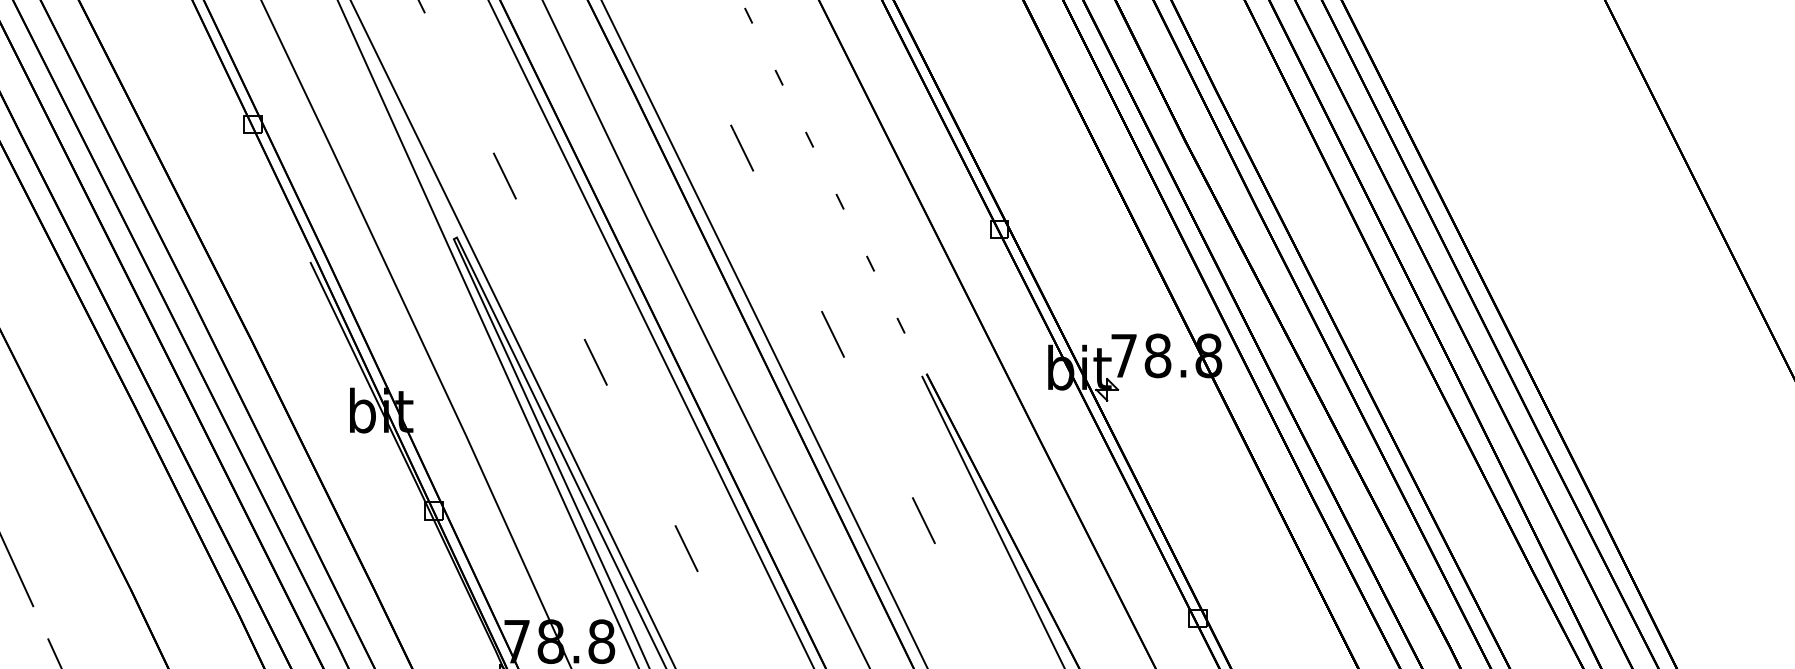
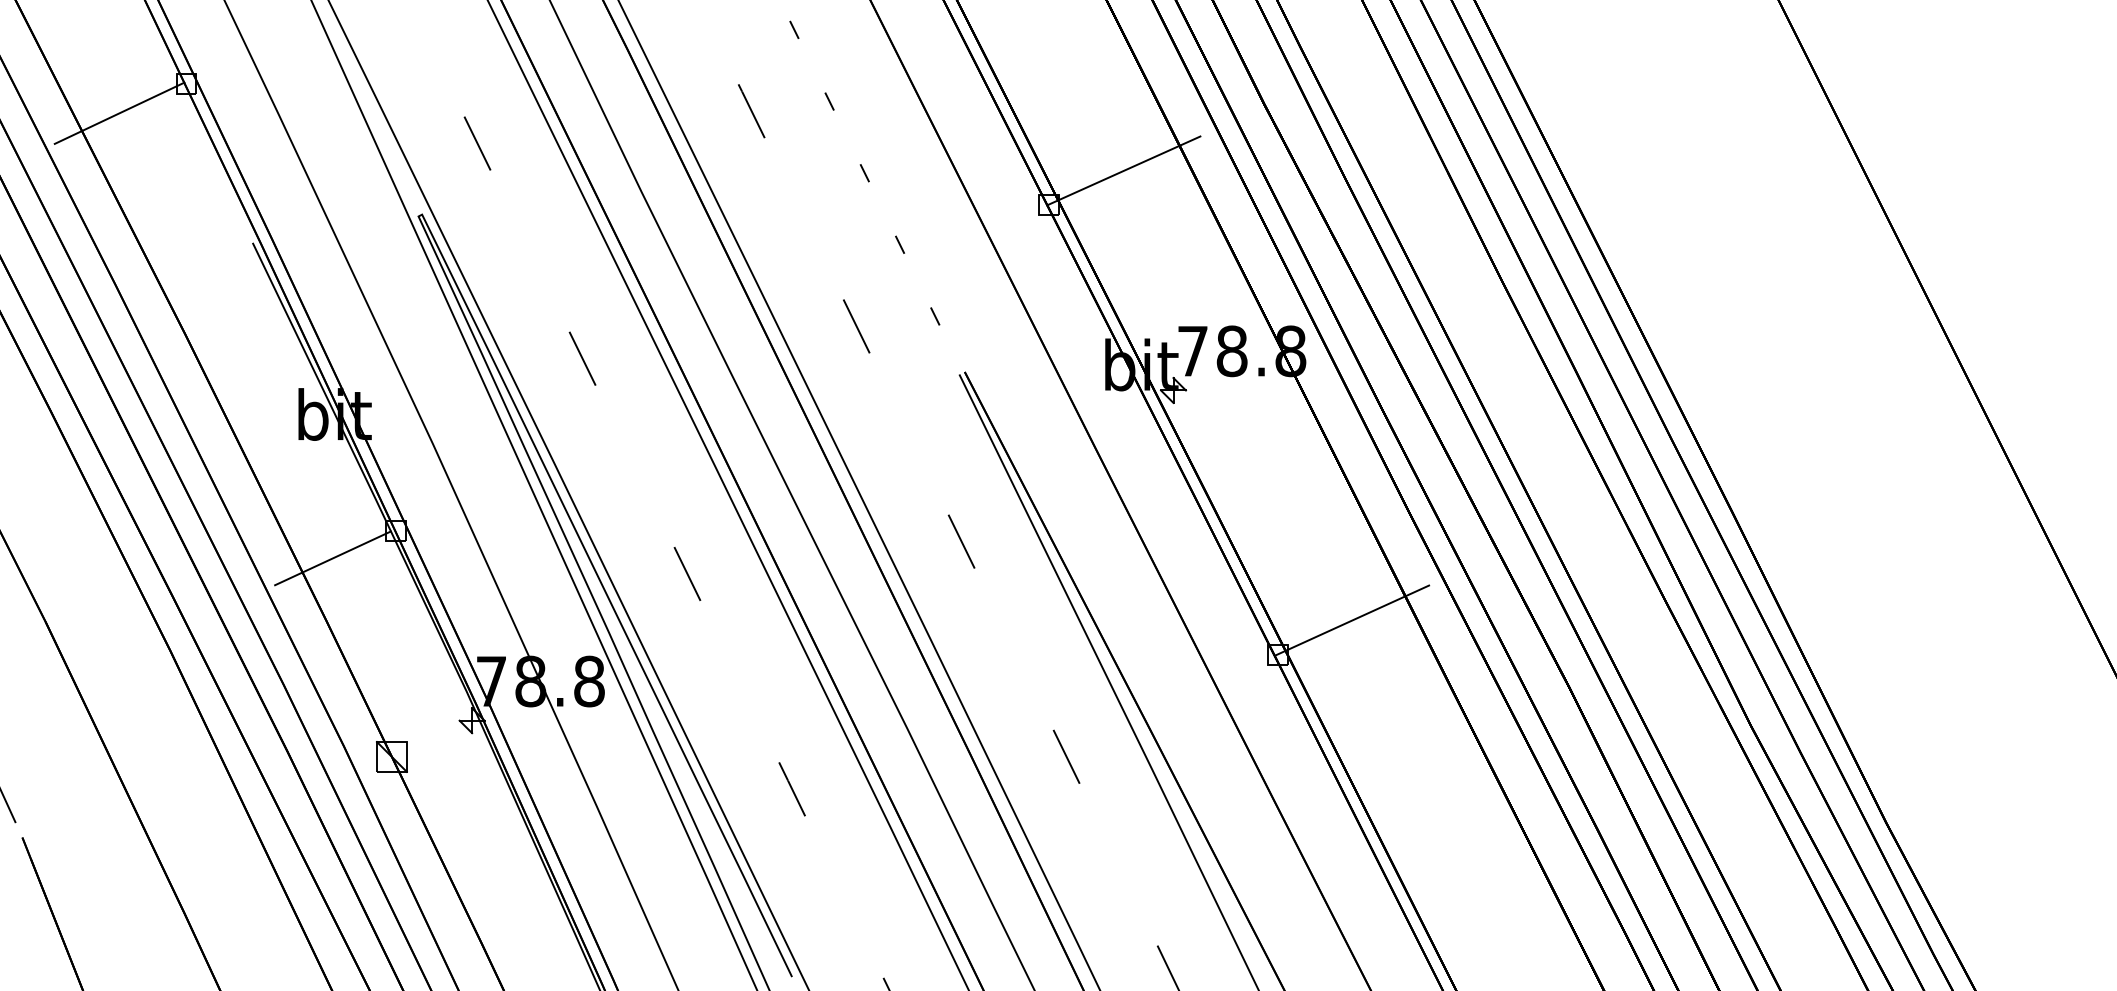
line: (195, 149) -> (119, 112), added
line: (1063, 199) -> (1123, 170), added
line: (379, 535) -> (332, 558), added
line: (1262, 588) -> (1352, 620), added

